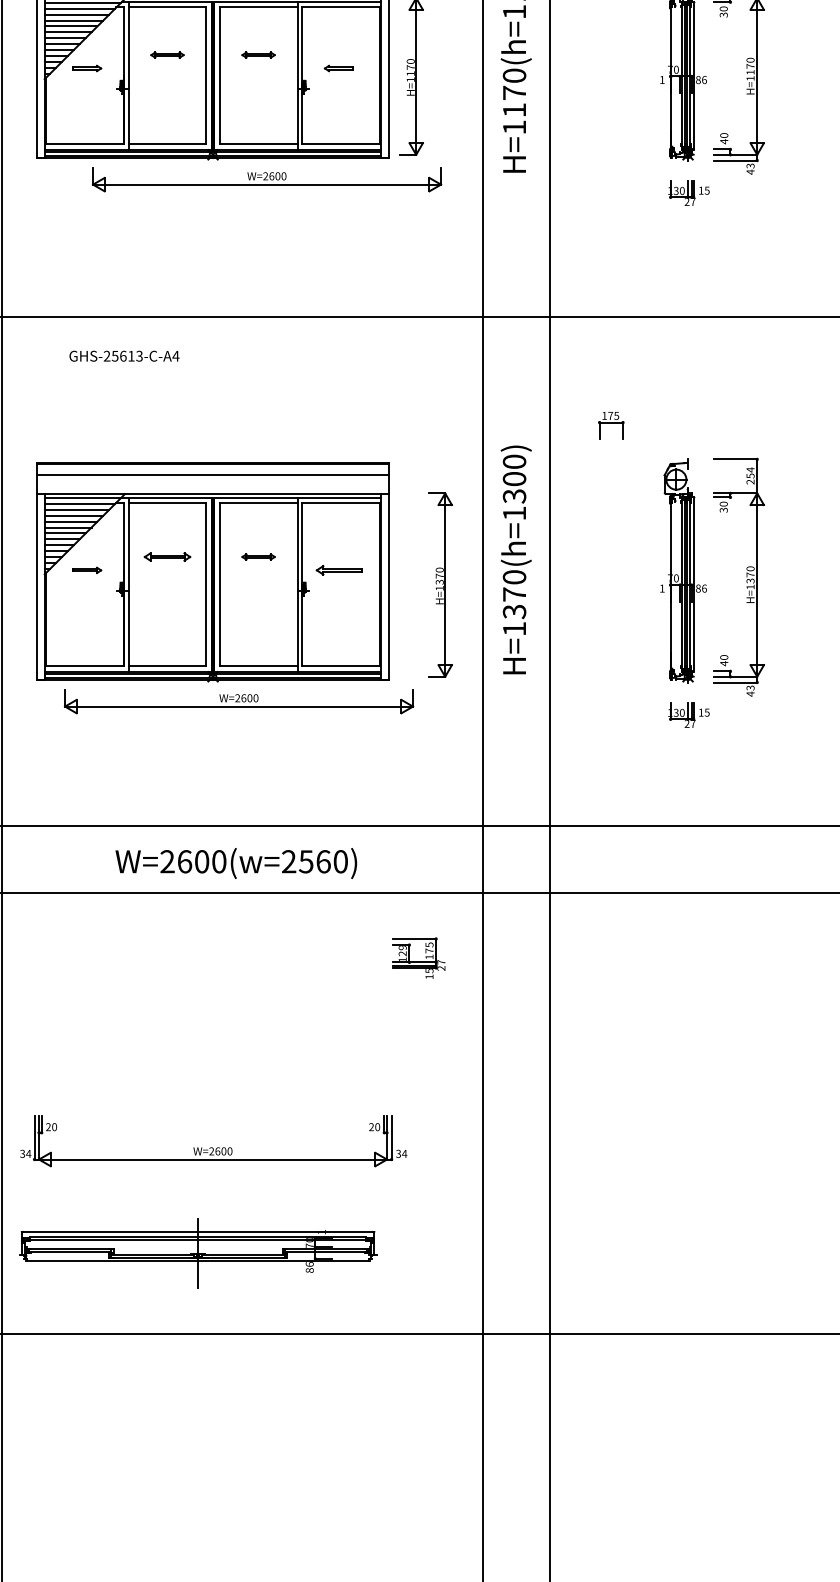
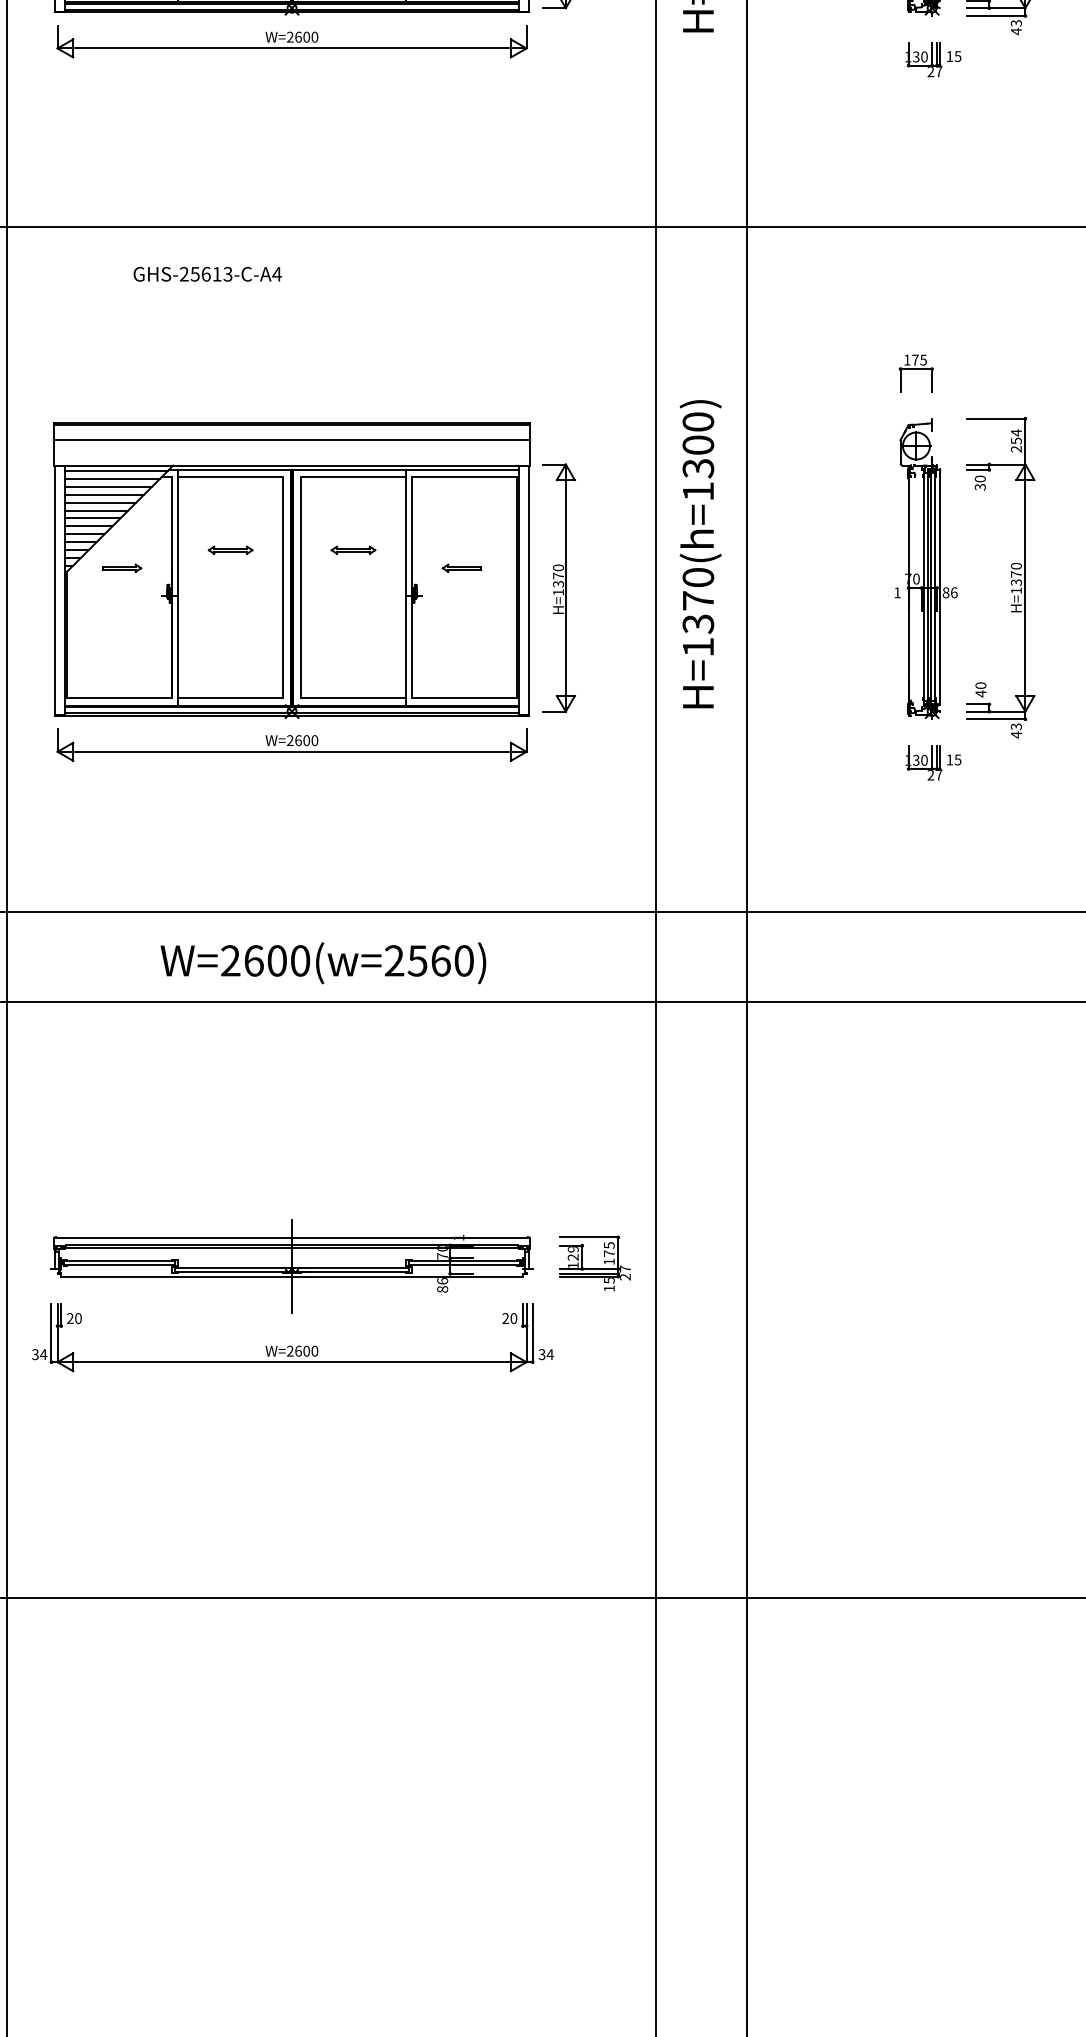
part: (267, 179) -> (292, 41), moved
text: (124, 355) -> (207, 273), moved
part: (611, 425) -> (916, 373), moved
part: (167, 556) -> (230, 549), size x0.71
part: (338, 570) -> (461, 568), size x0.62
part: (440, 584) -> (559, 587), moved
part: (238, 701) -> (291, 744), moved
part: (418, 957) -> (594, 1262), moved
part: (198, 1253) -> (292, 1266), moved

